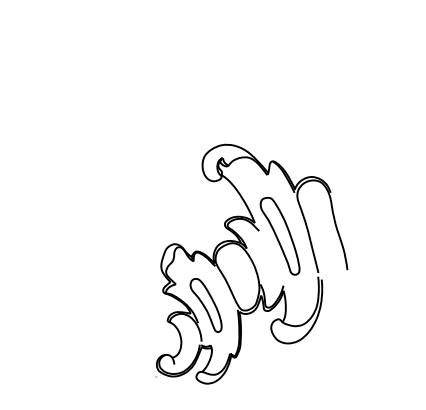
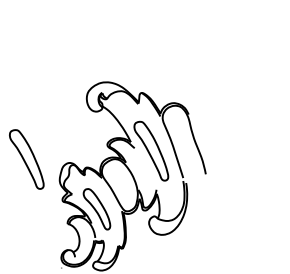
part: (120, 236) -> (26, 159), added

